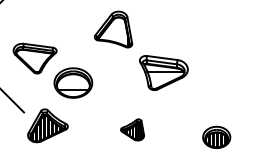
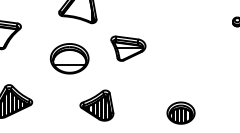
part: (164, 72) -> (128, 48), size x0.71
part: (73, 82) -> (69, 58), moved
part: (132, 129) -> (96, 105), size x1.43

